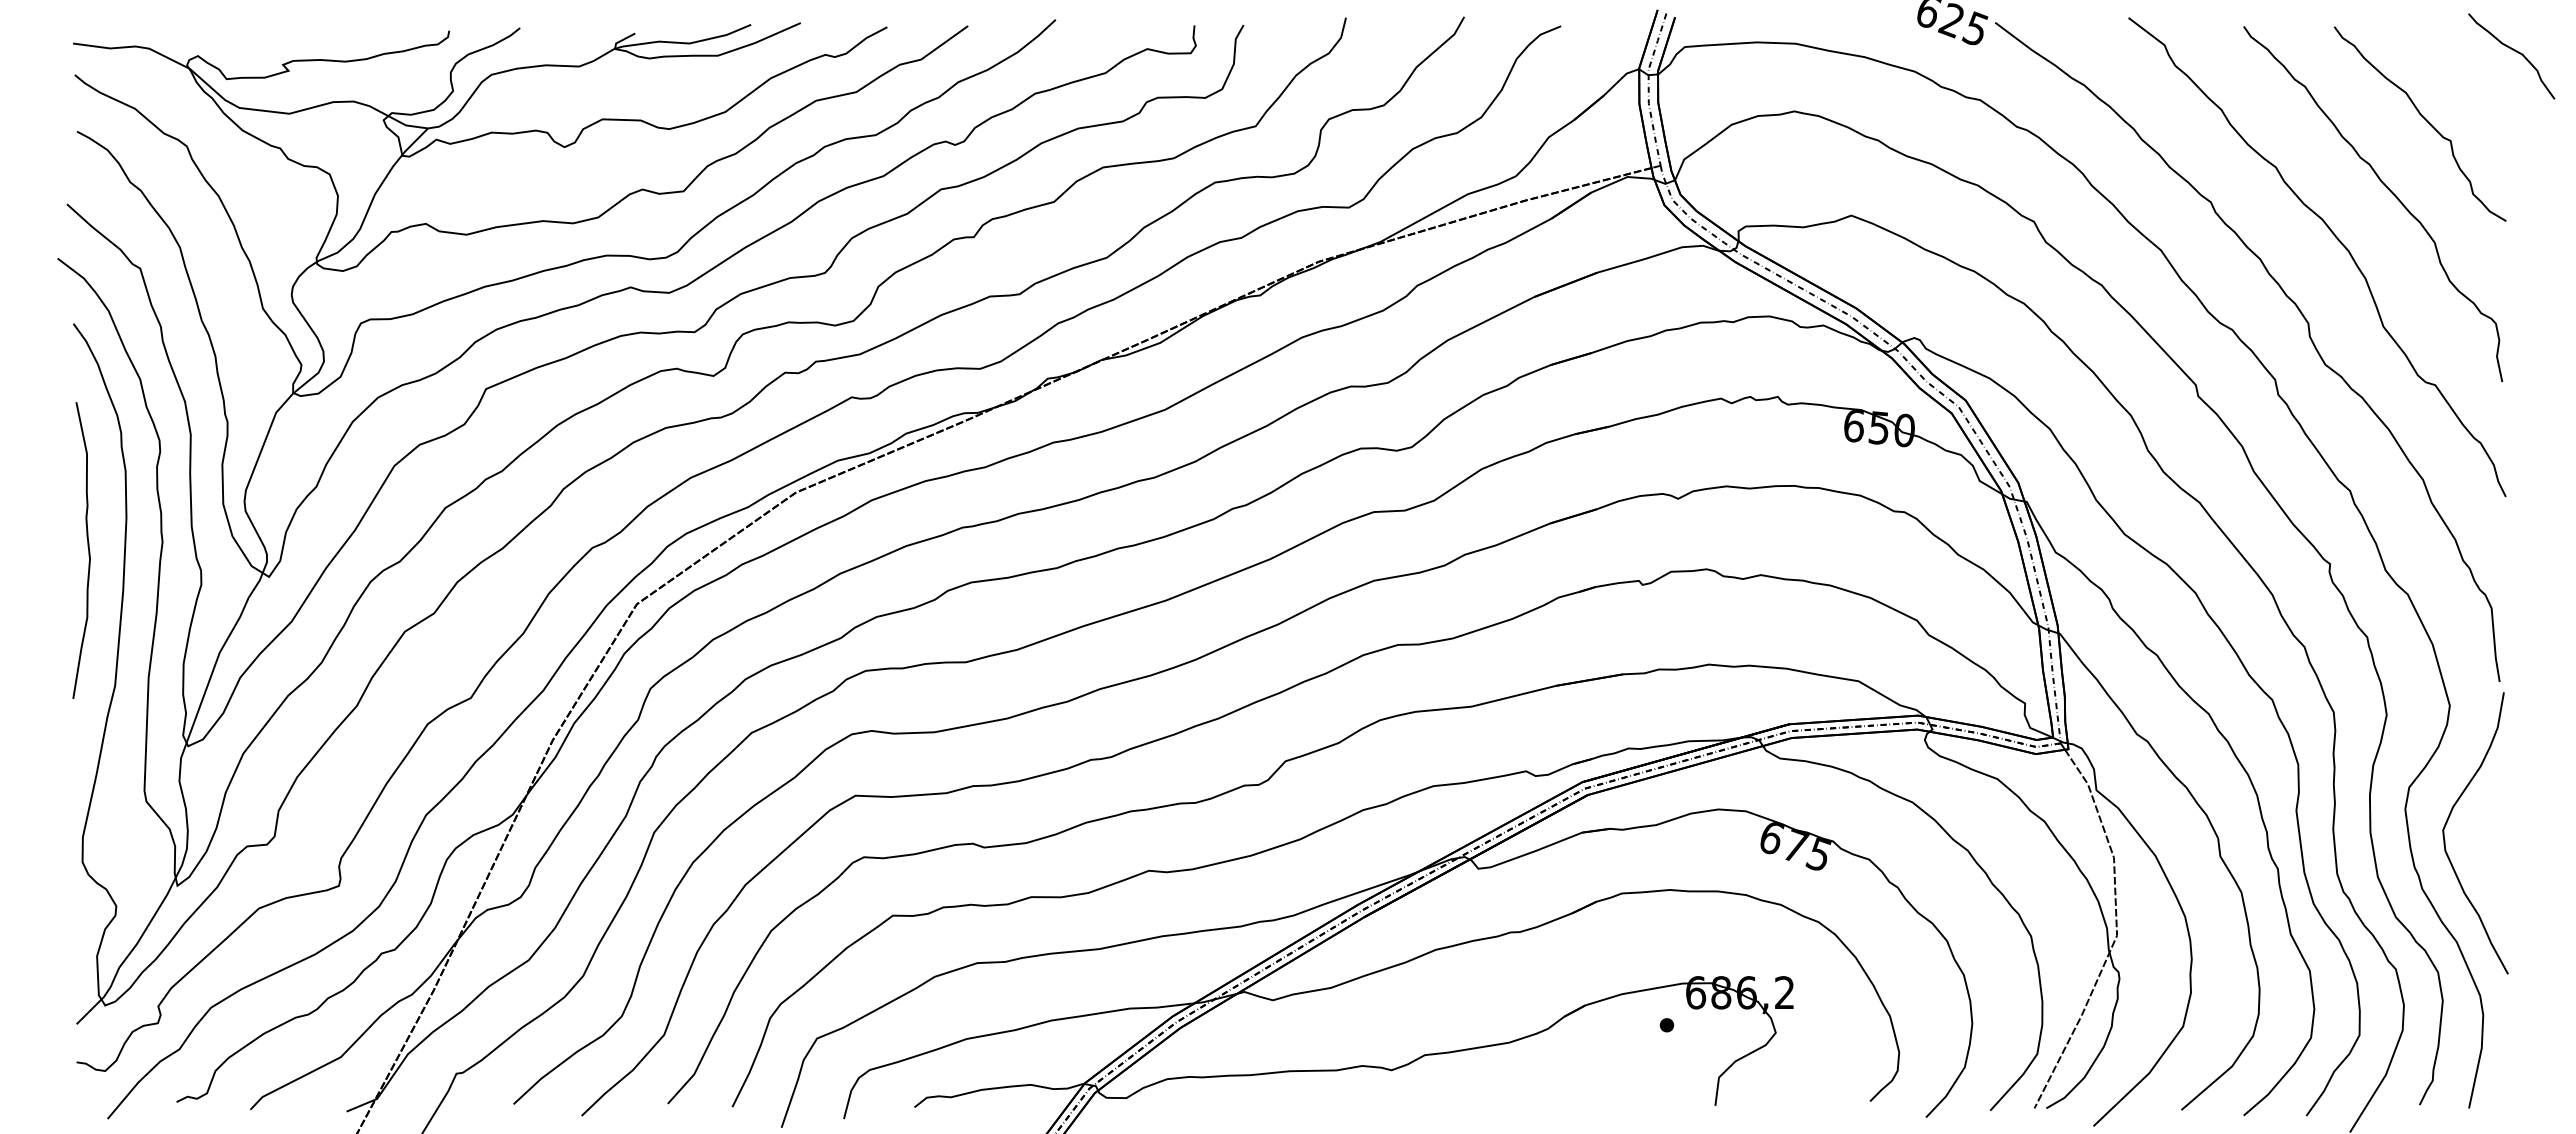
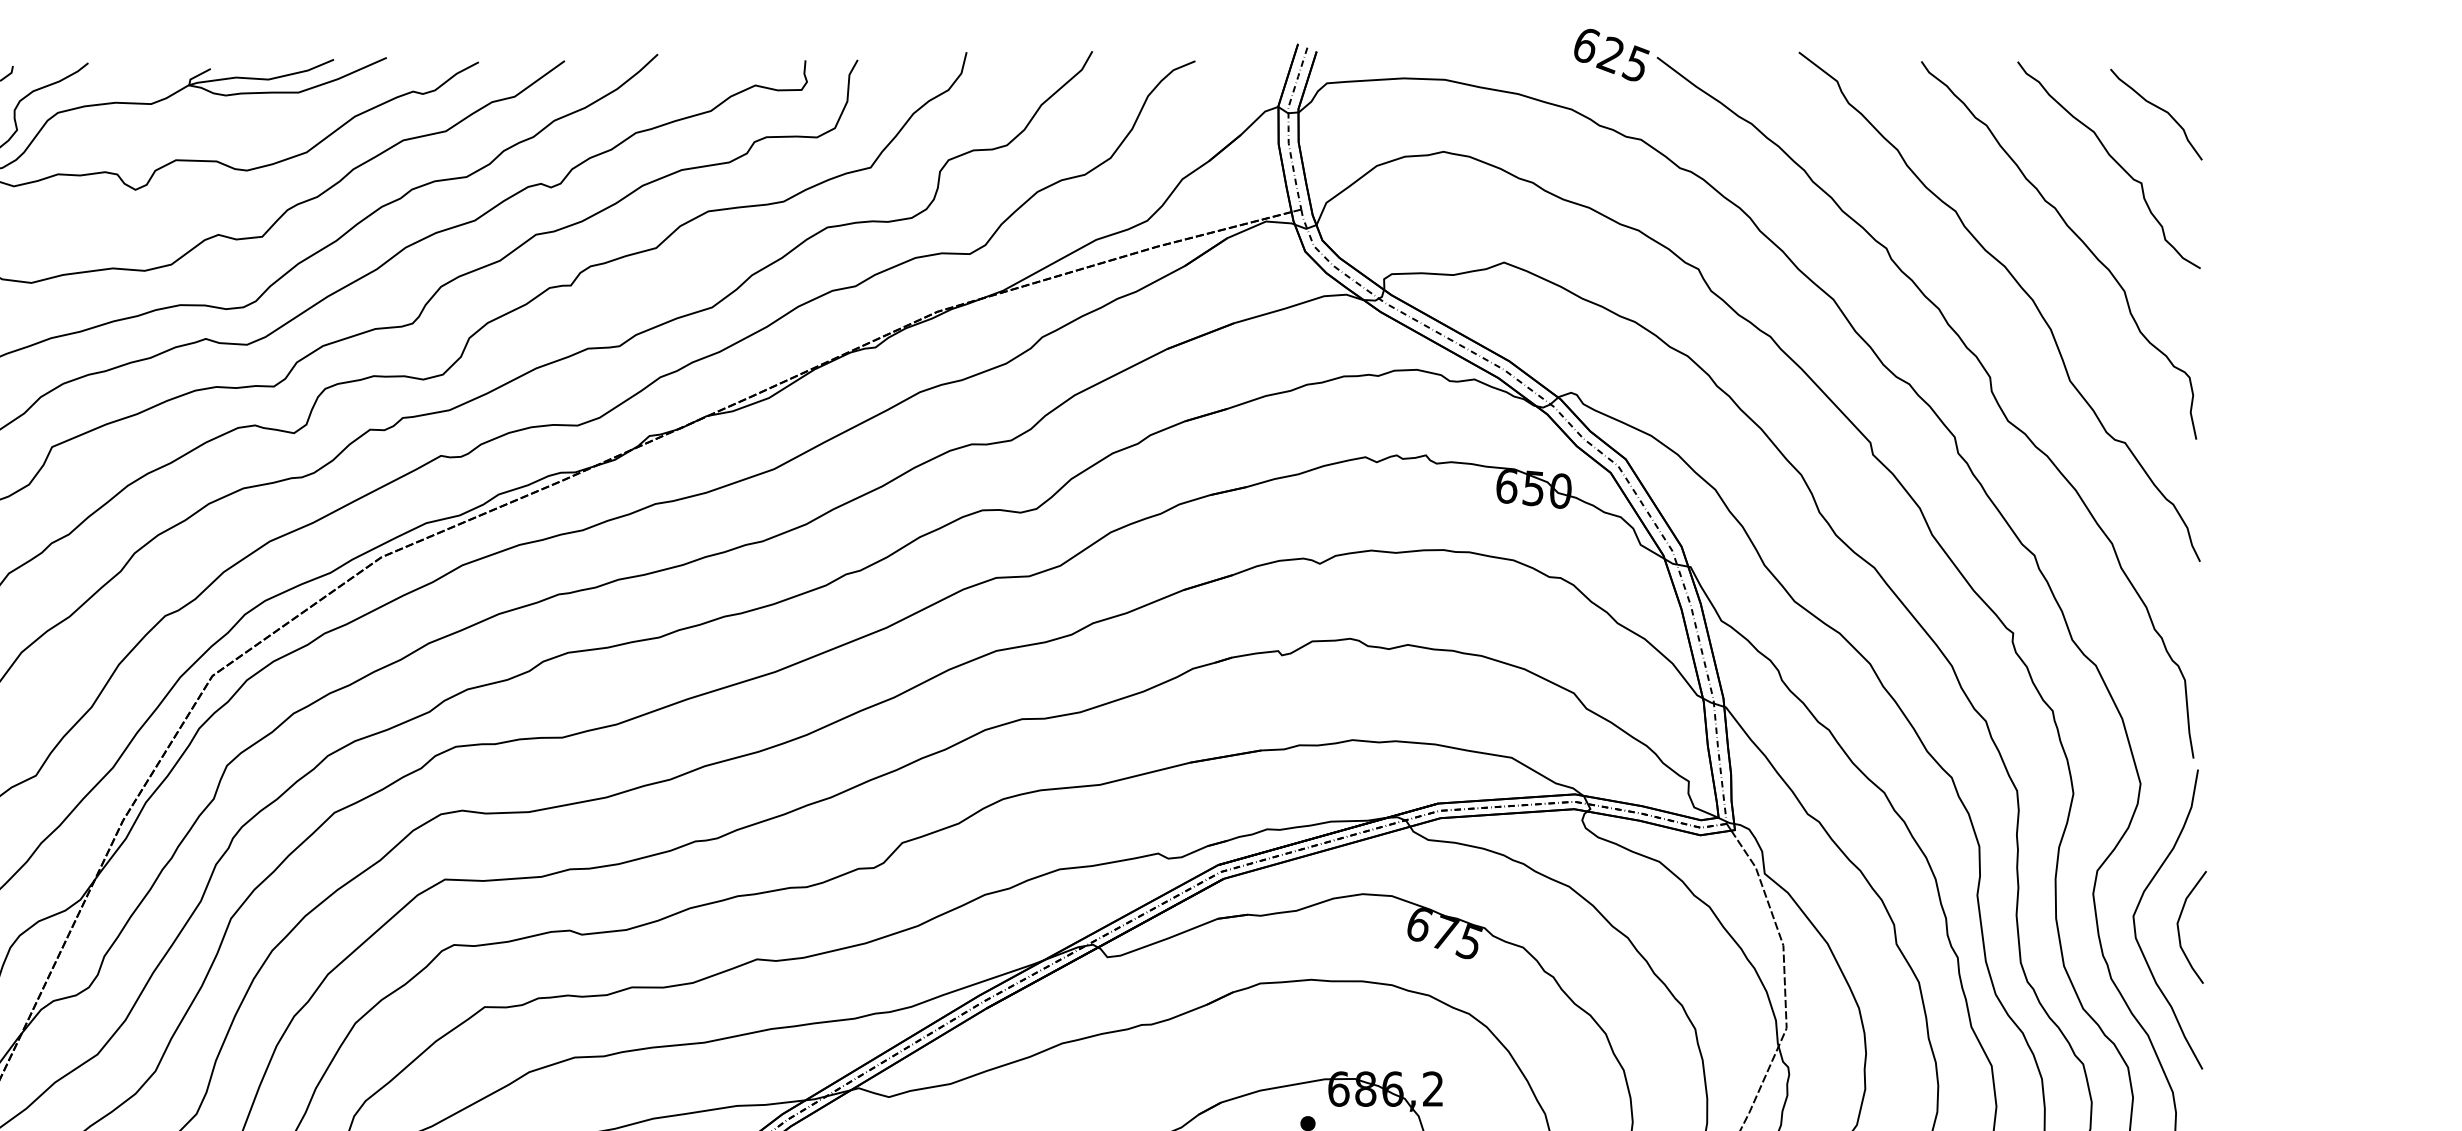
curve: (2514, 51) -> (2159, 109), moved
curve: (2486, 841) -> (2179, 928), added

